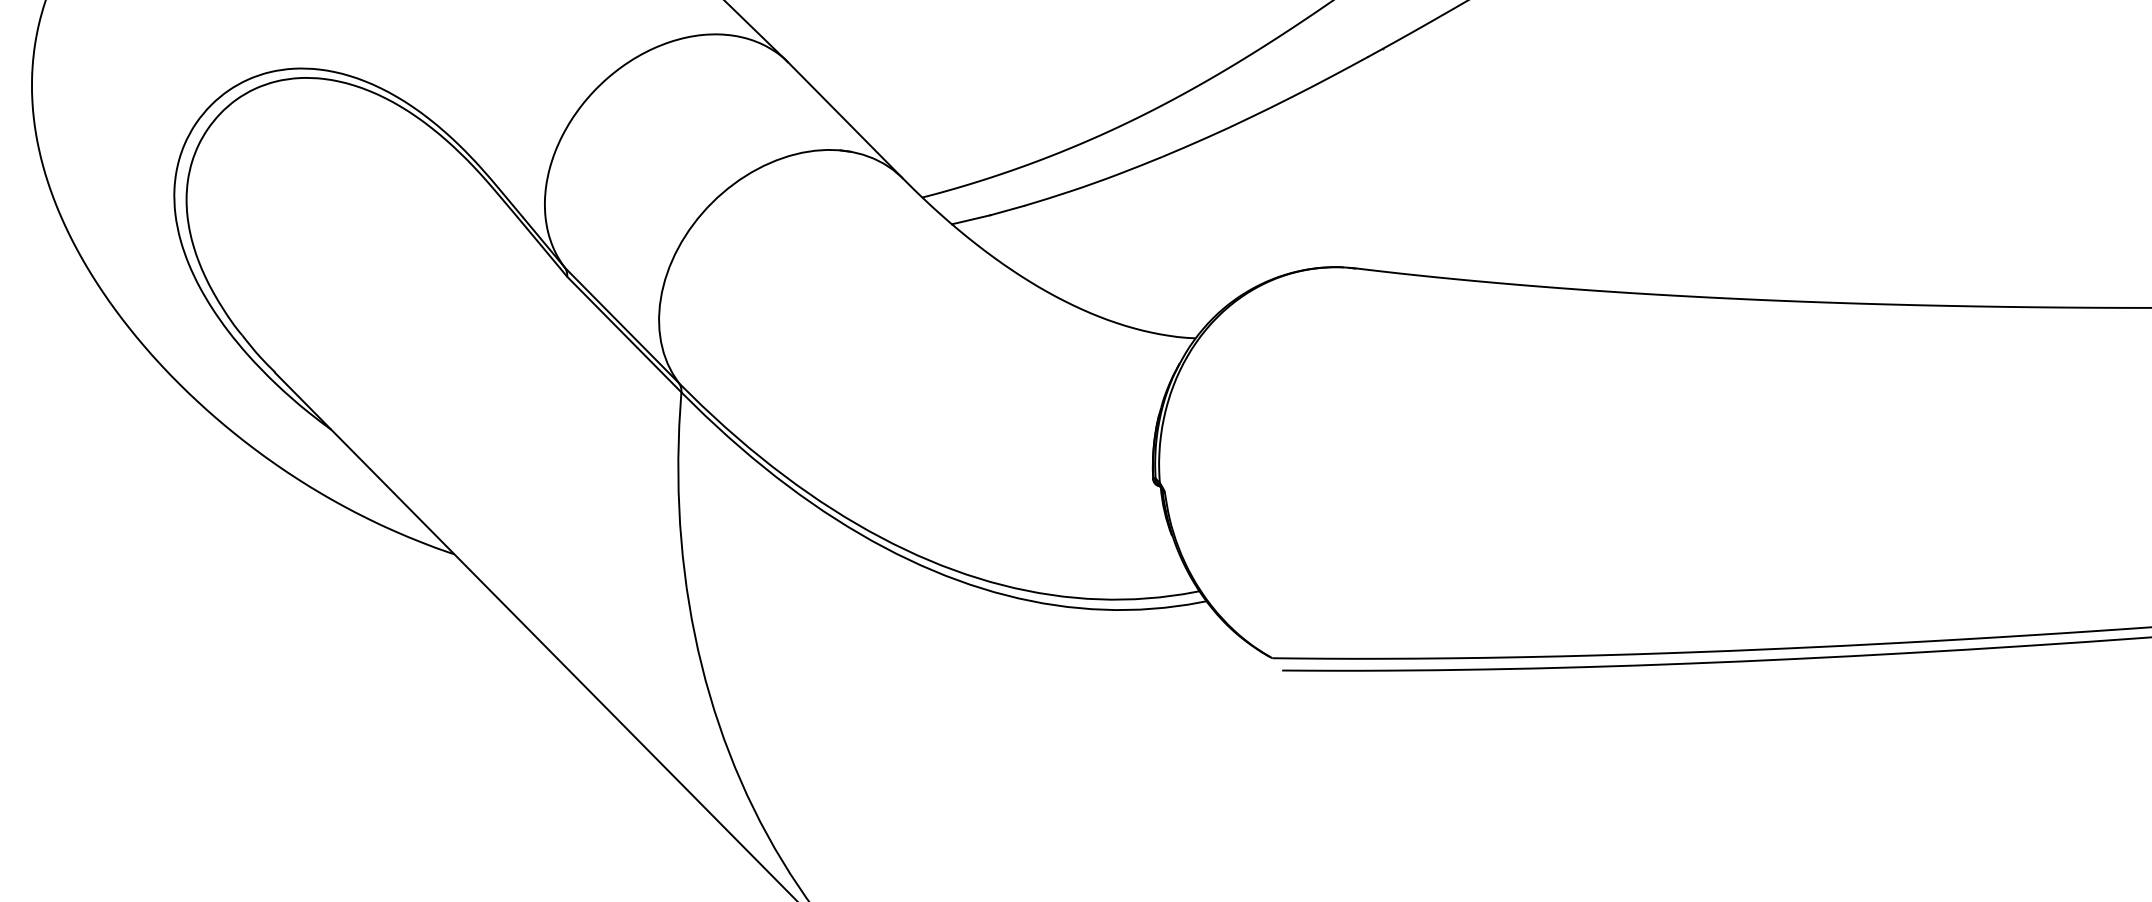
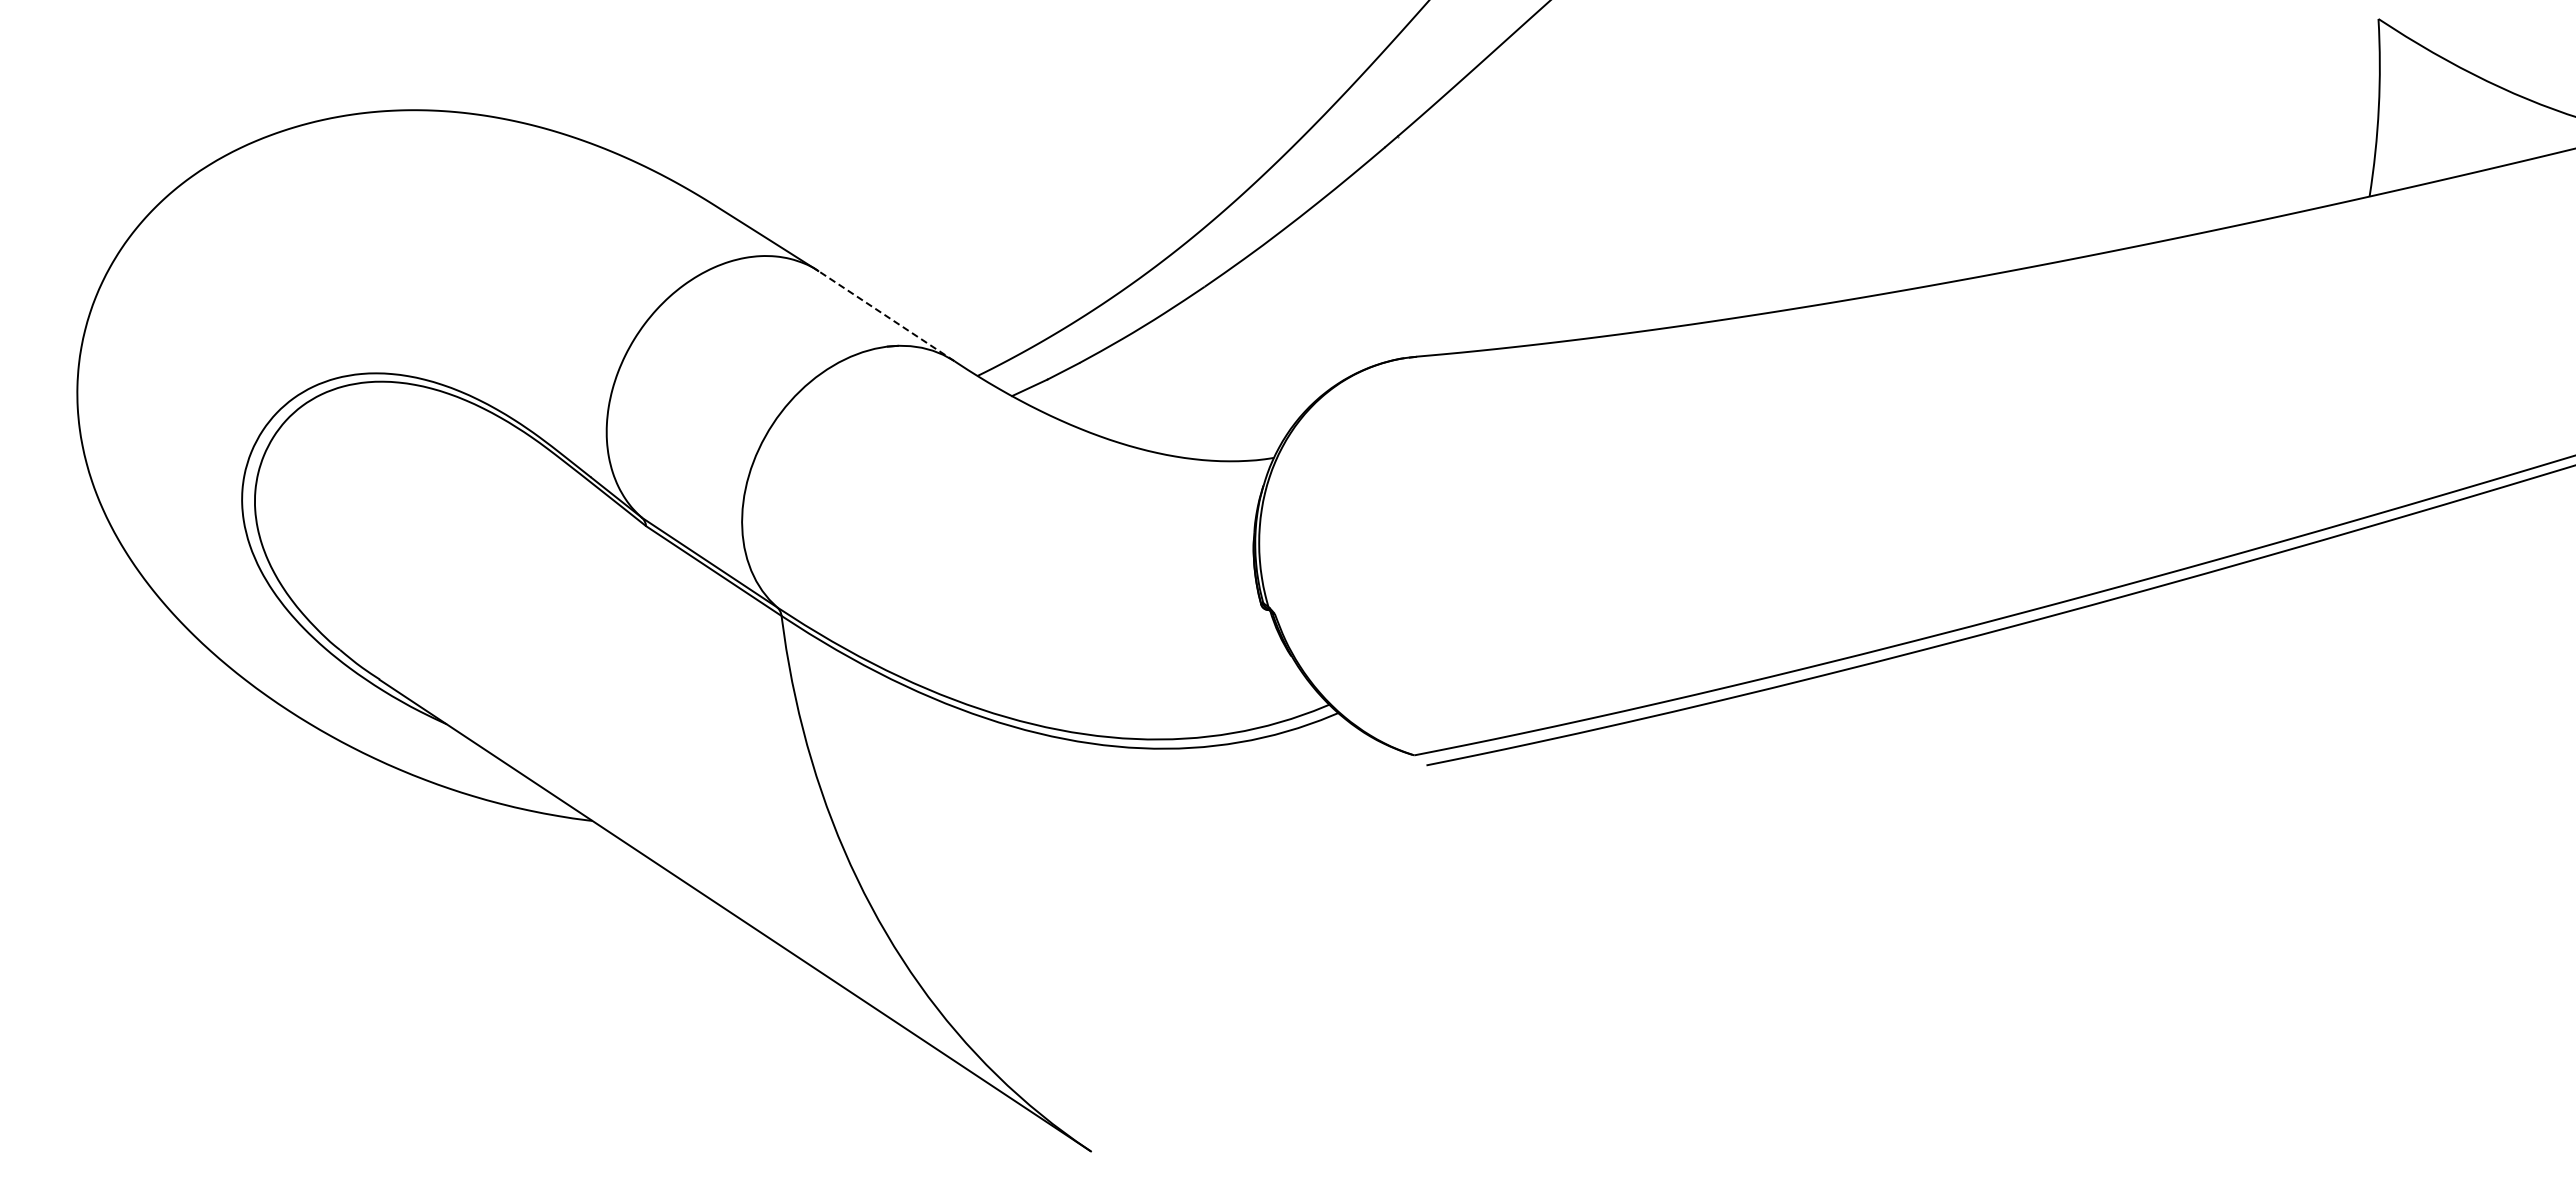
line: (845, 120) -> (886, 316), solid -> dashed

